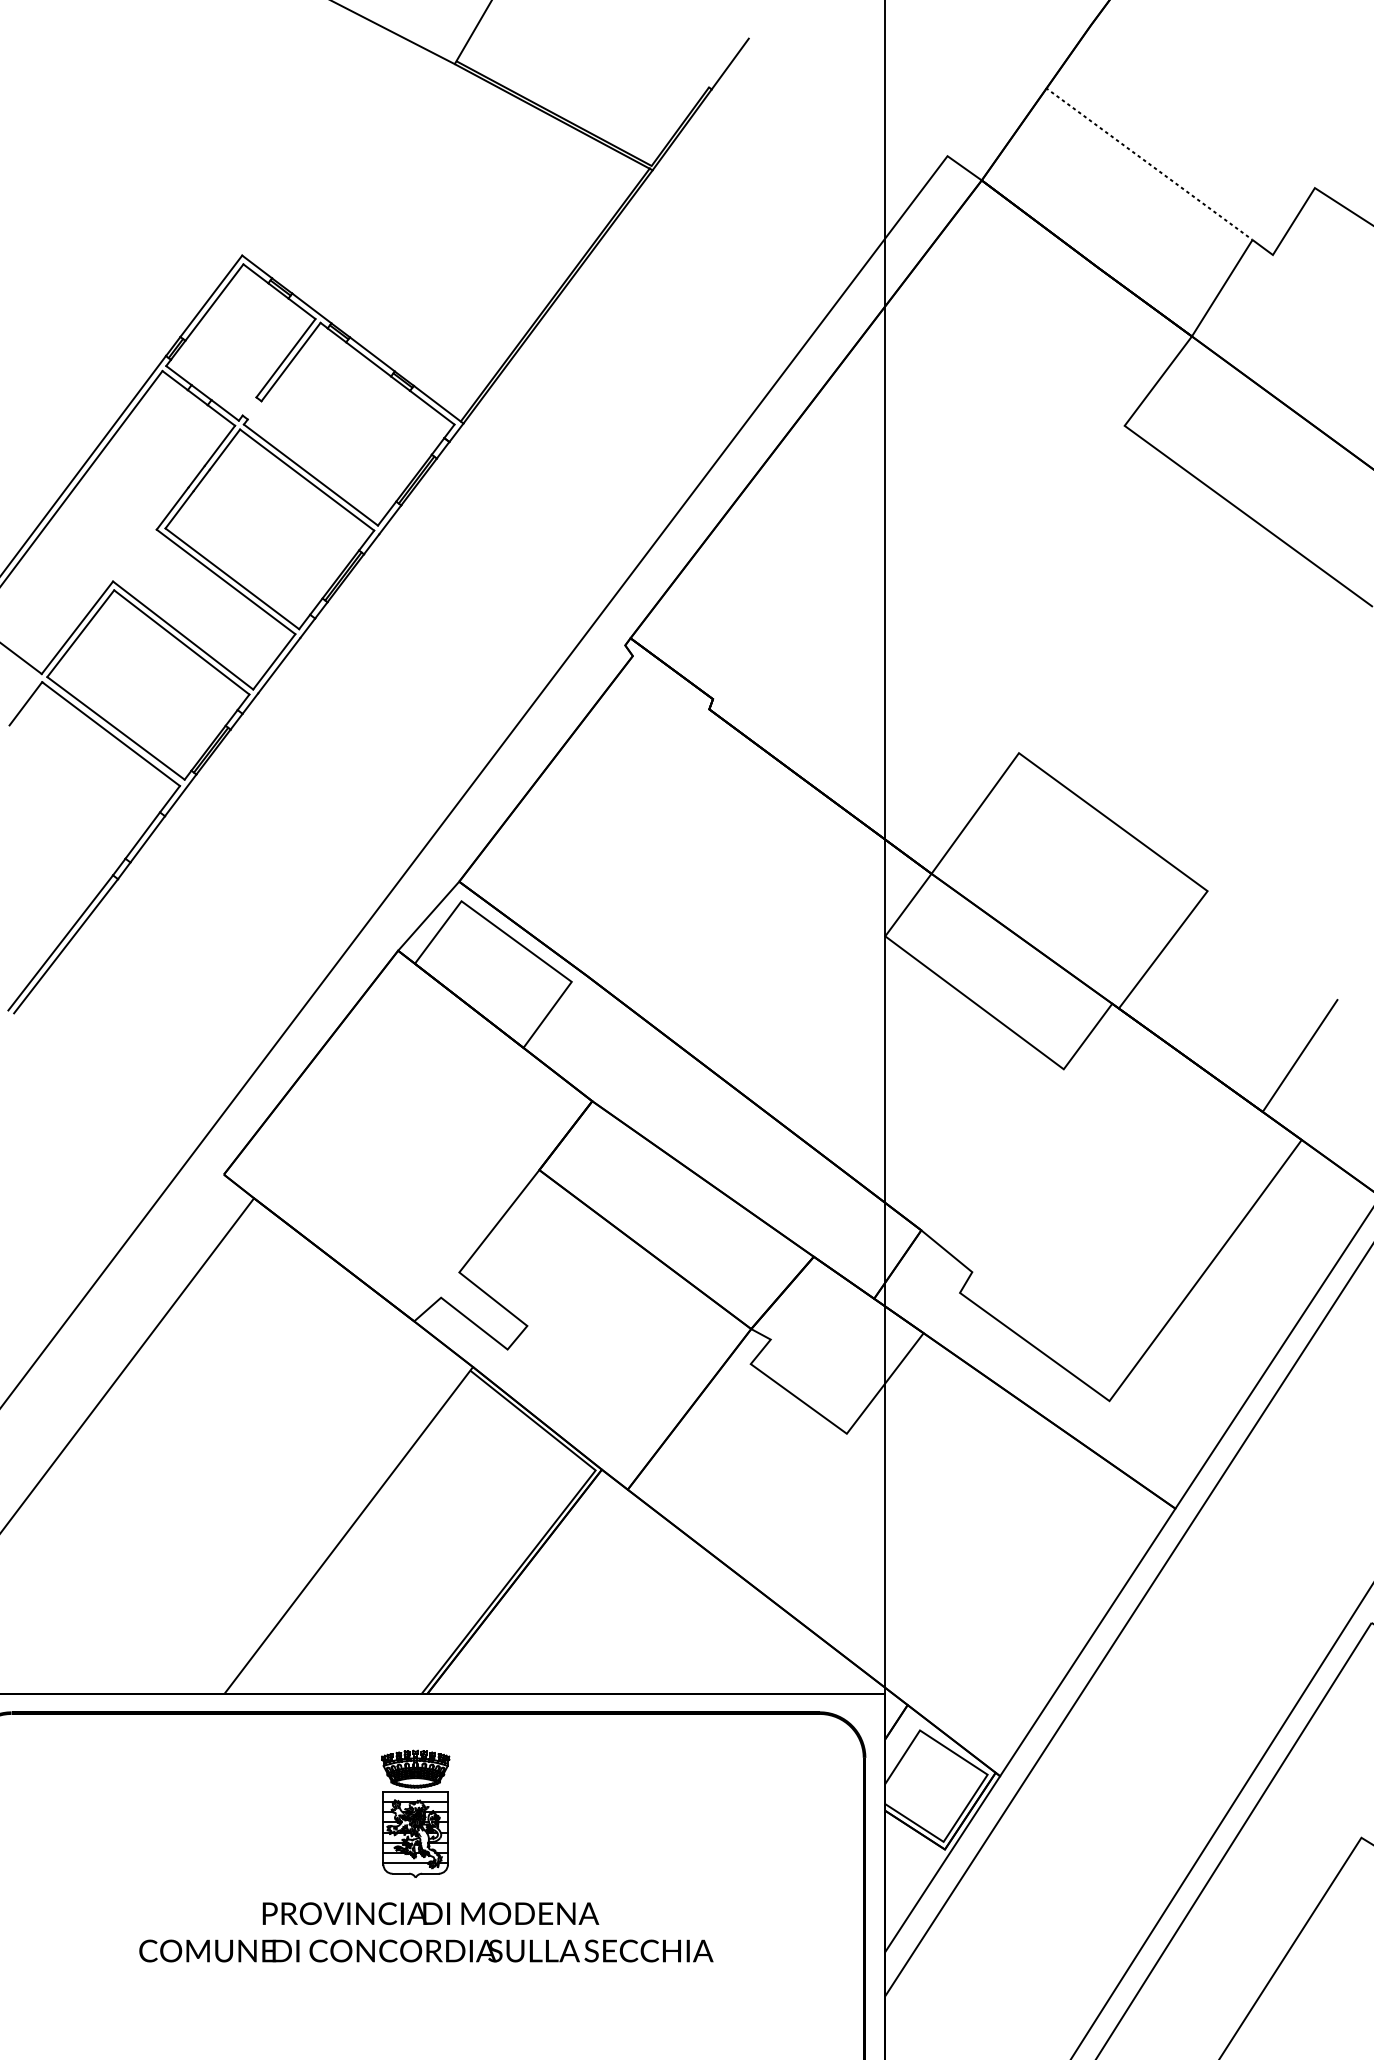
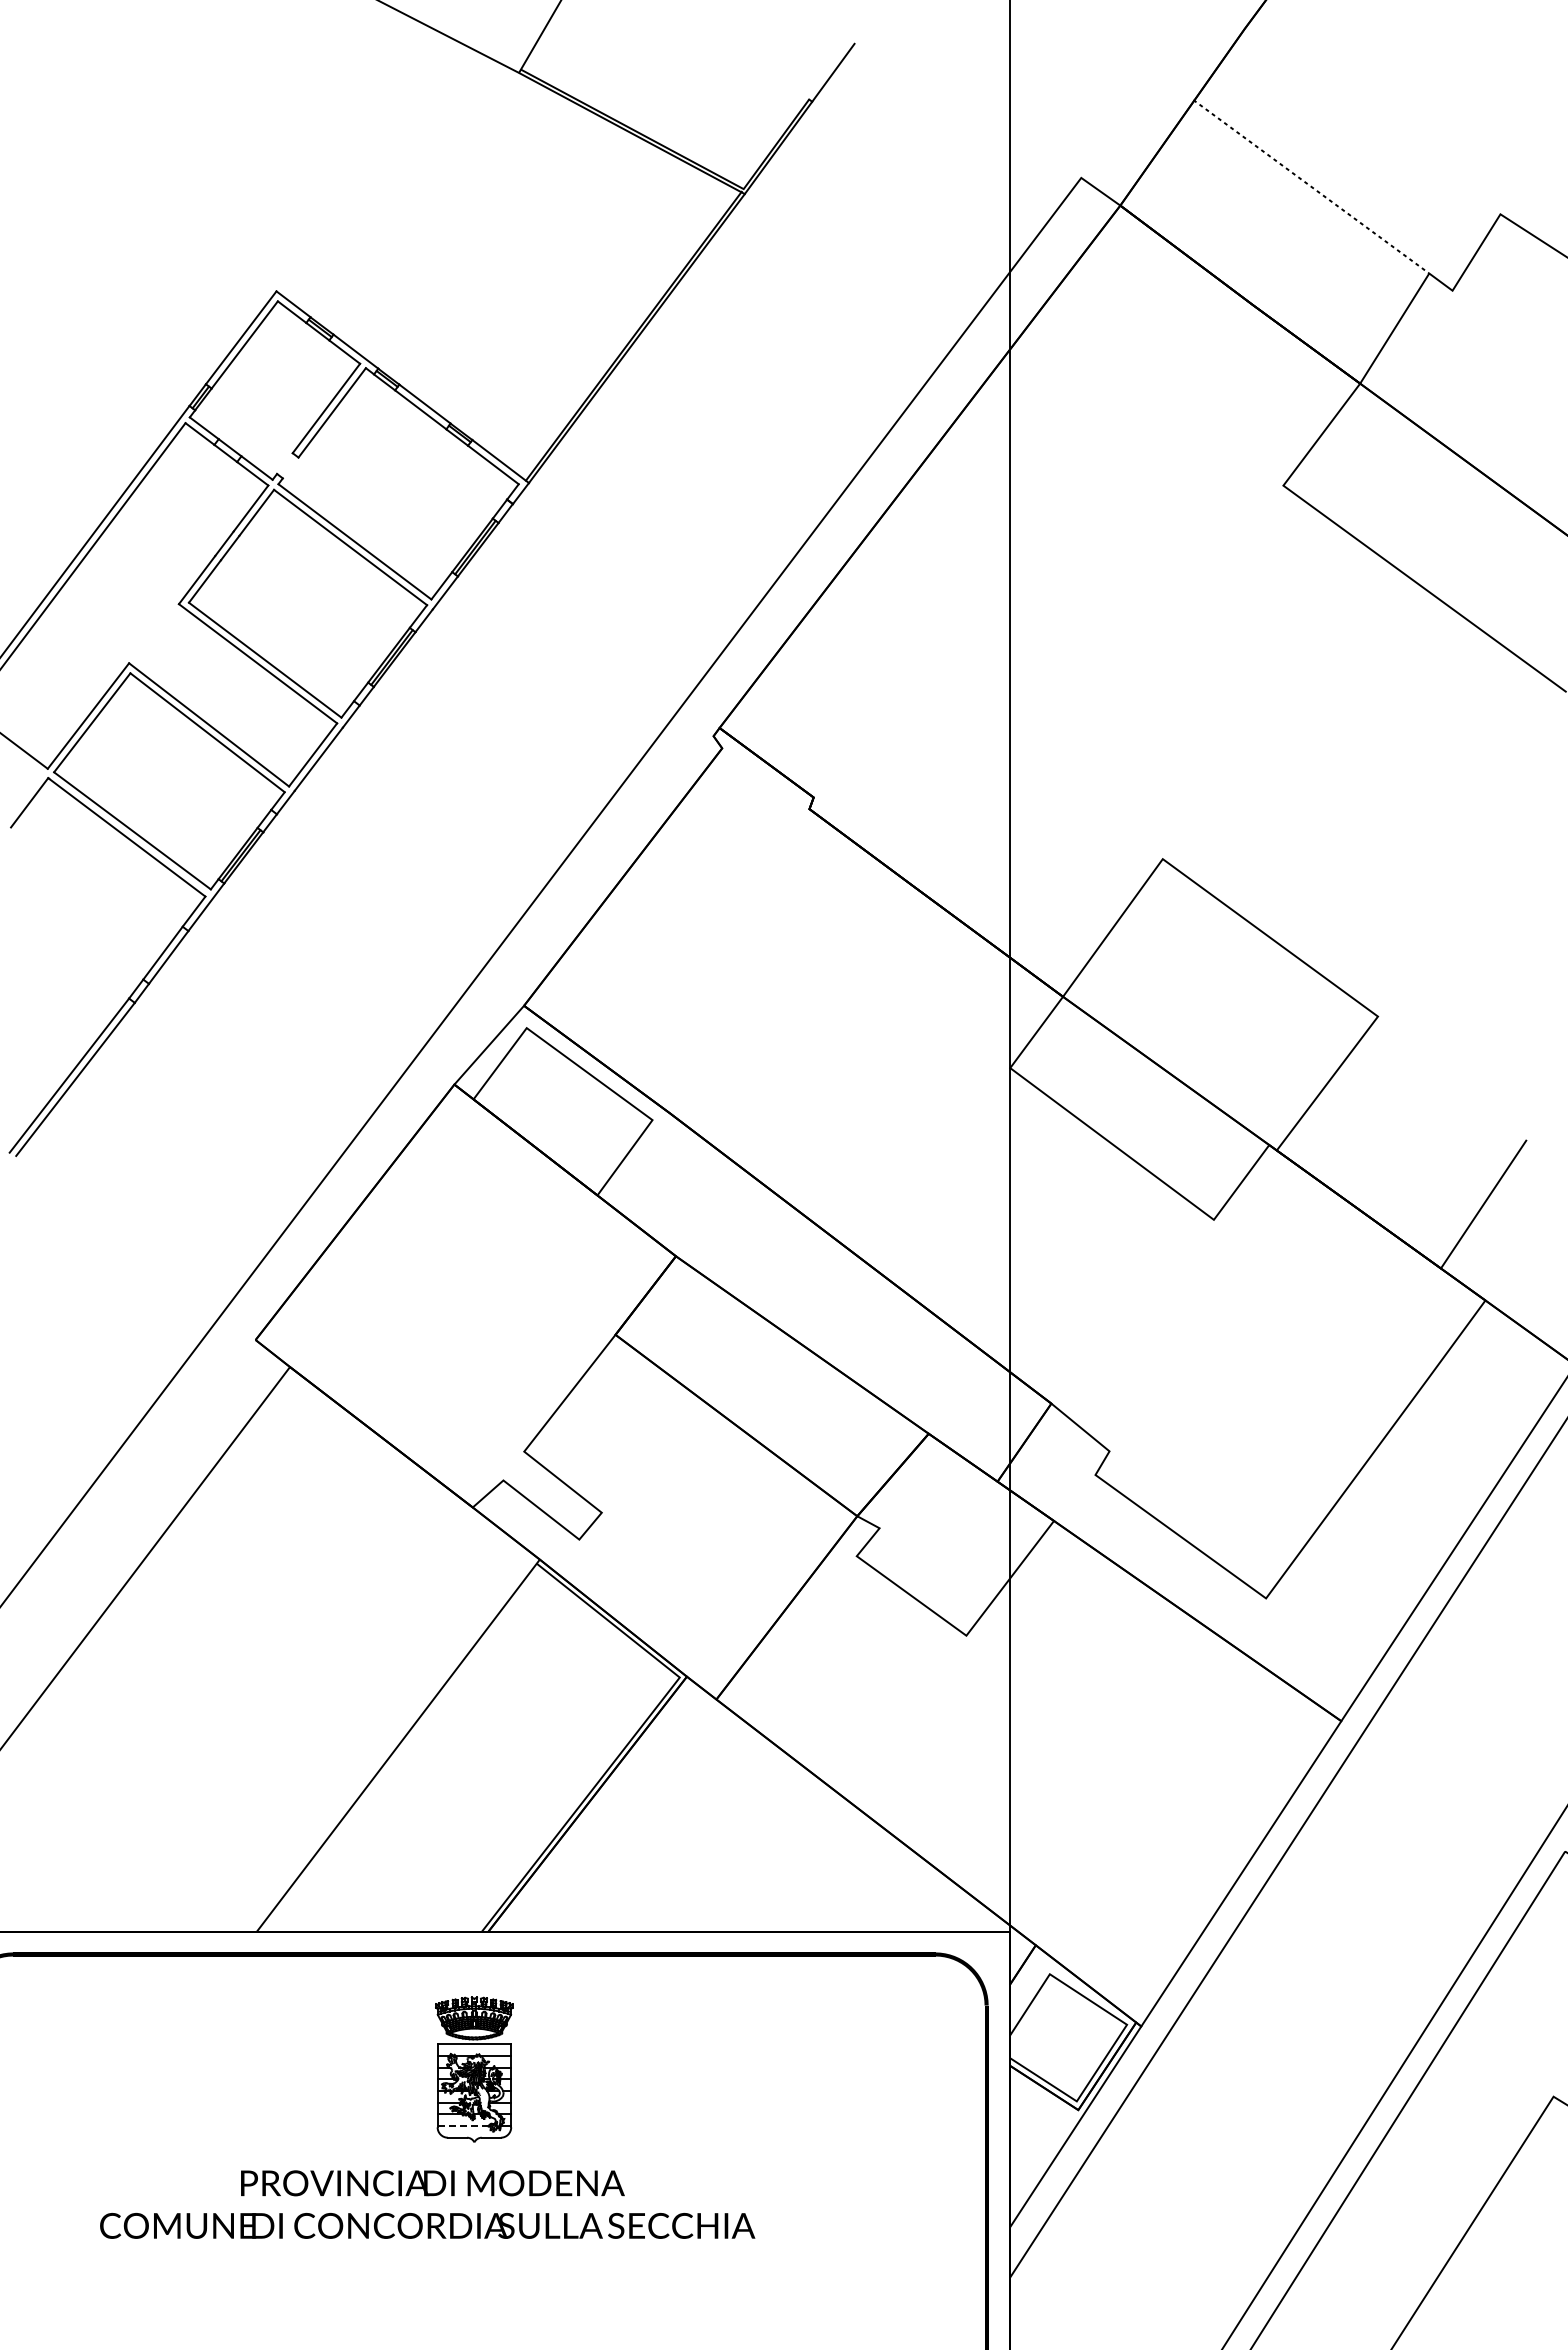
line: (406, 1863) -> (463, 2126), solid -> dashed
text: (426, 1932) -> (427, 2204), moved

